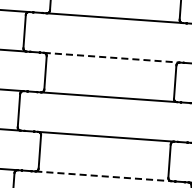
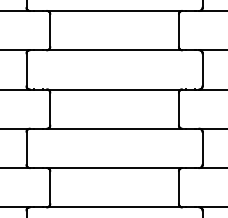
line: (111, 57) -> (114, 89), dashed -> solid
line: (103, 176) -> (114, 207), dashed -> solid

